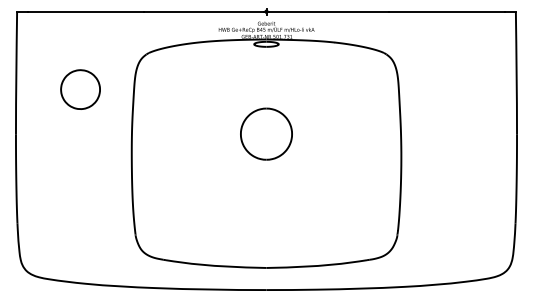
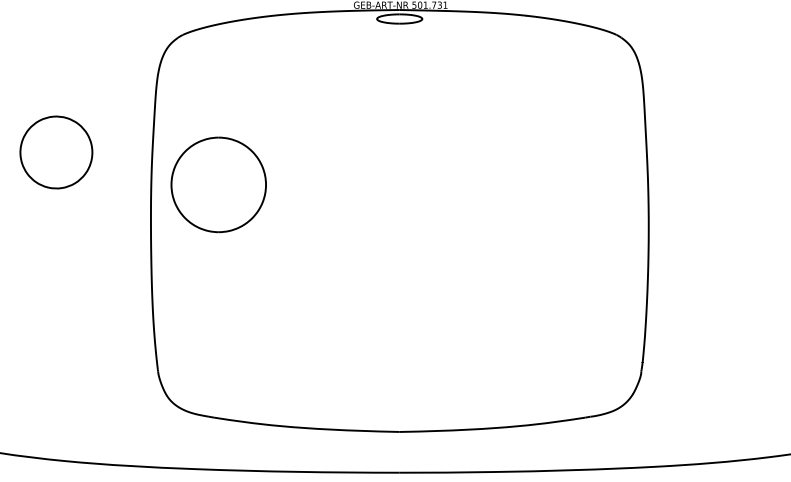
part: (80, 89) -> (56, 152), moved
part: (266, 133) -> (218, 183), moved

